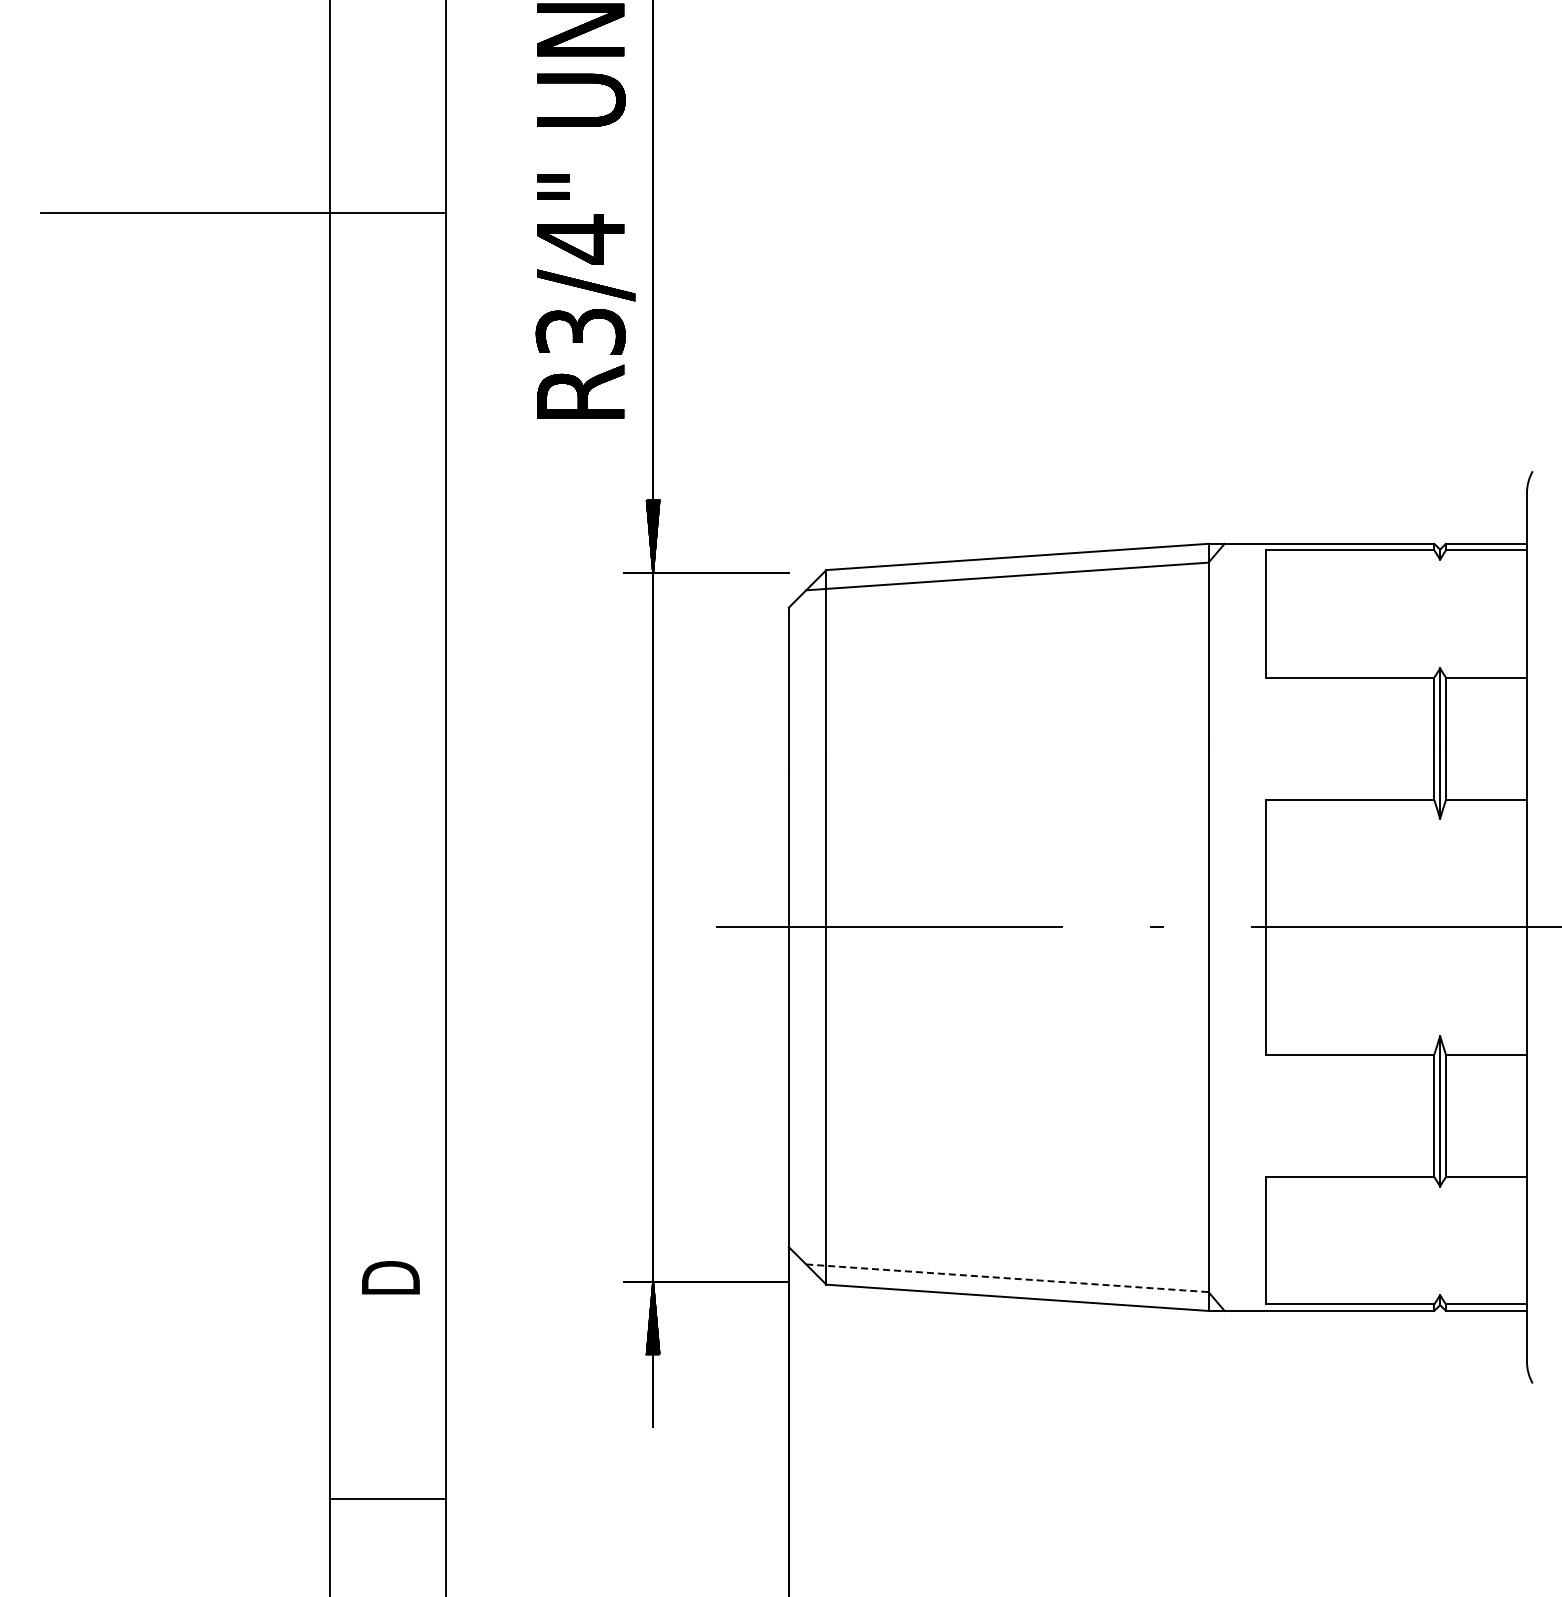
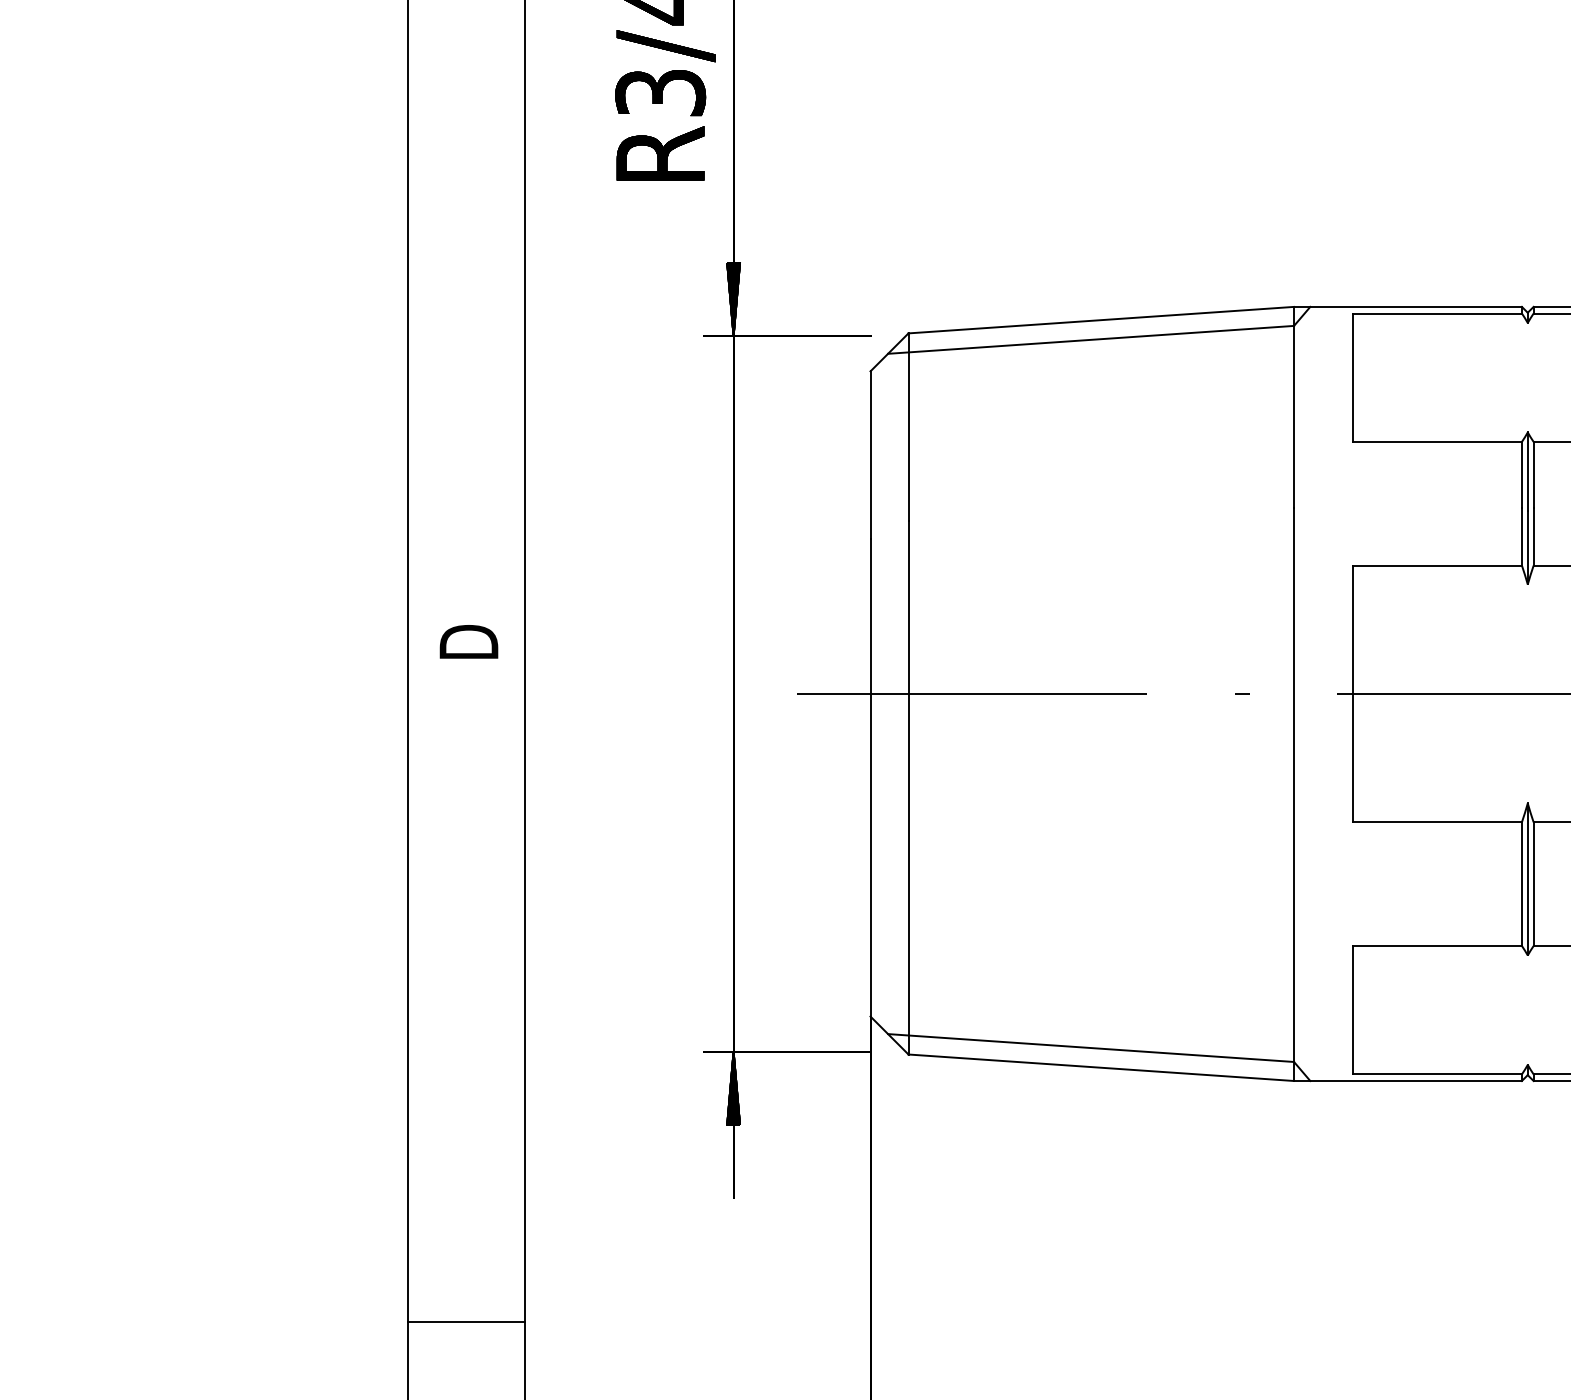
text: (390, 1277) -> (468, 641), moved
line: (1007, 1278) -> (1091, 1048), dashed -> solid
line: (388, 1498) -> (466, 1321), moved

